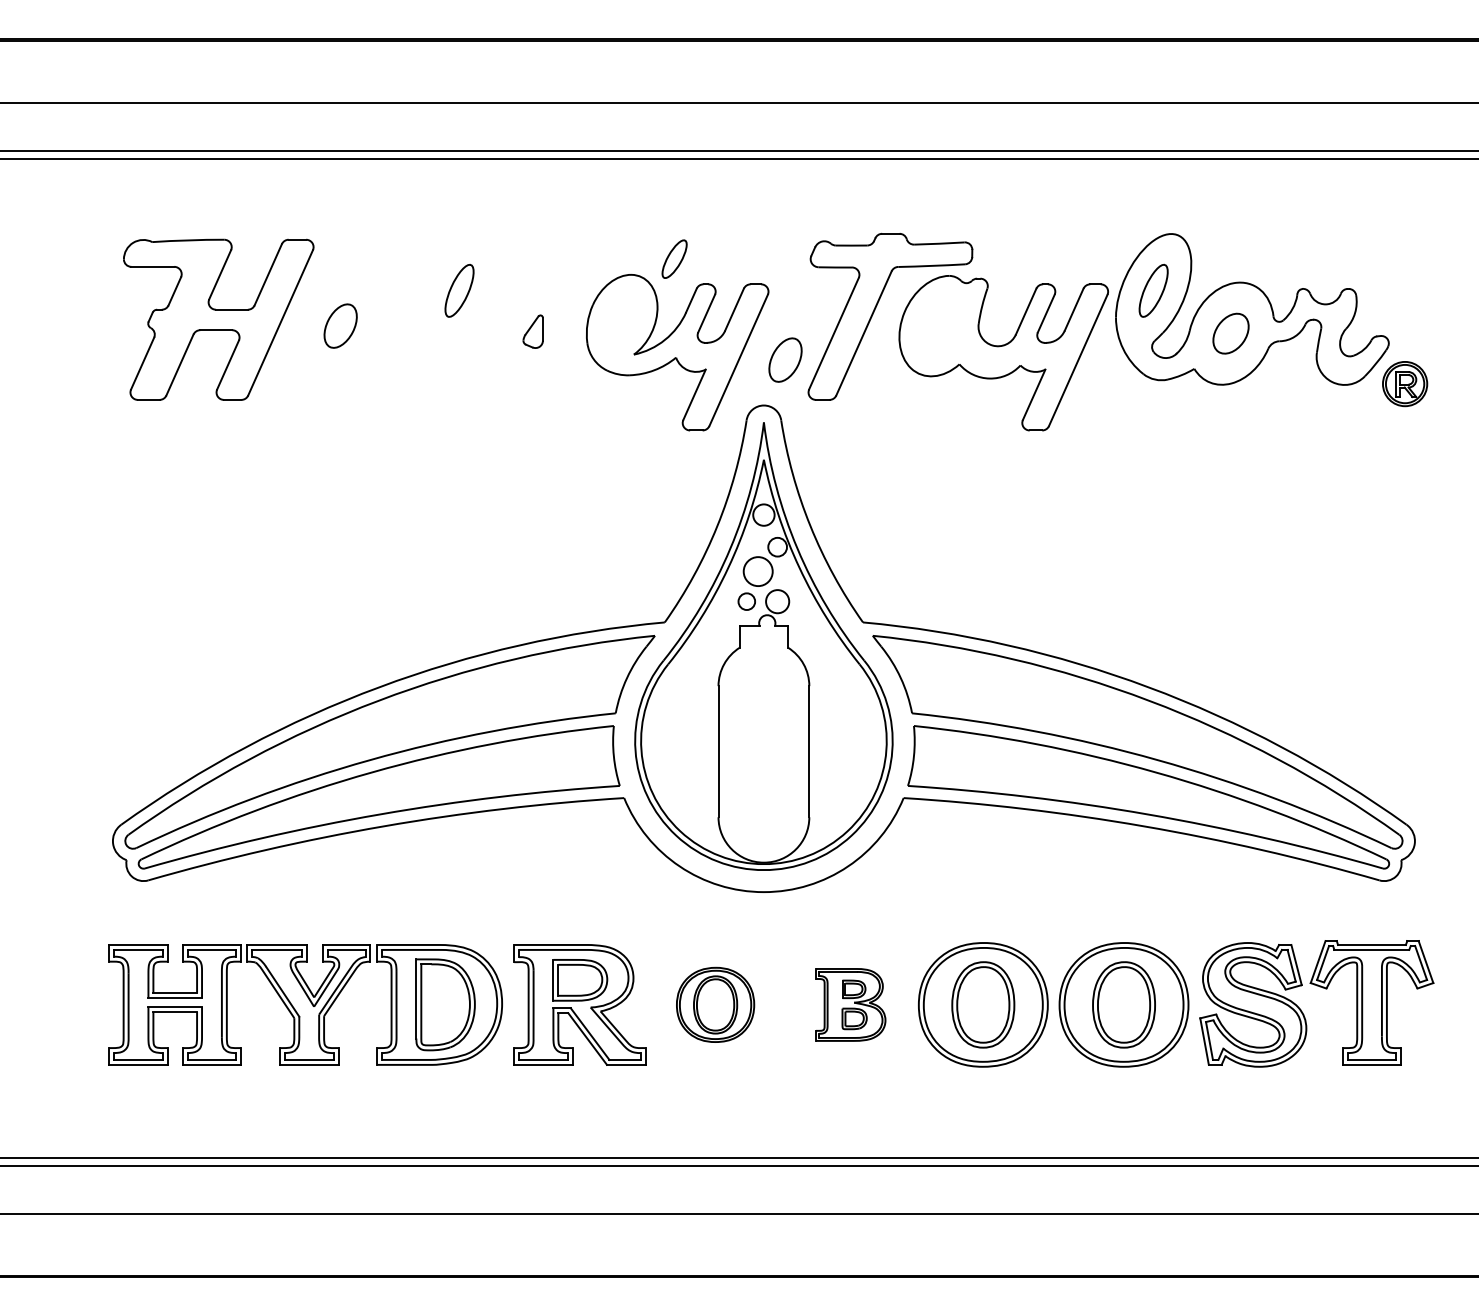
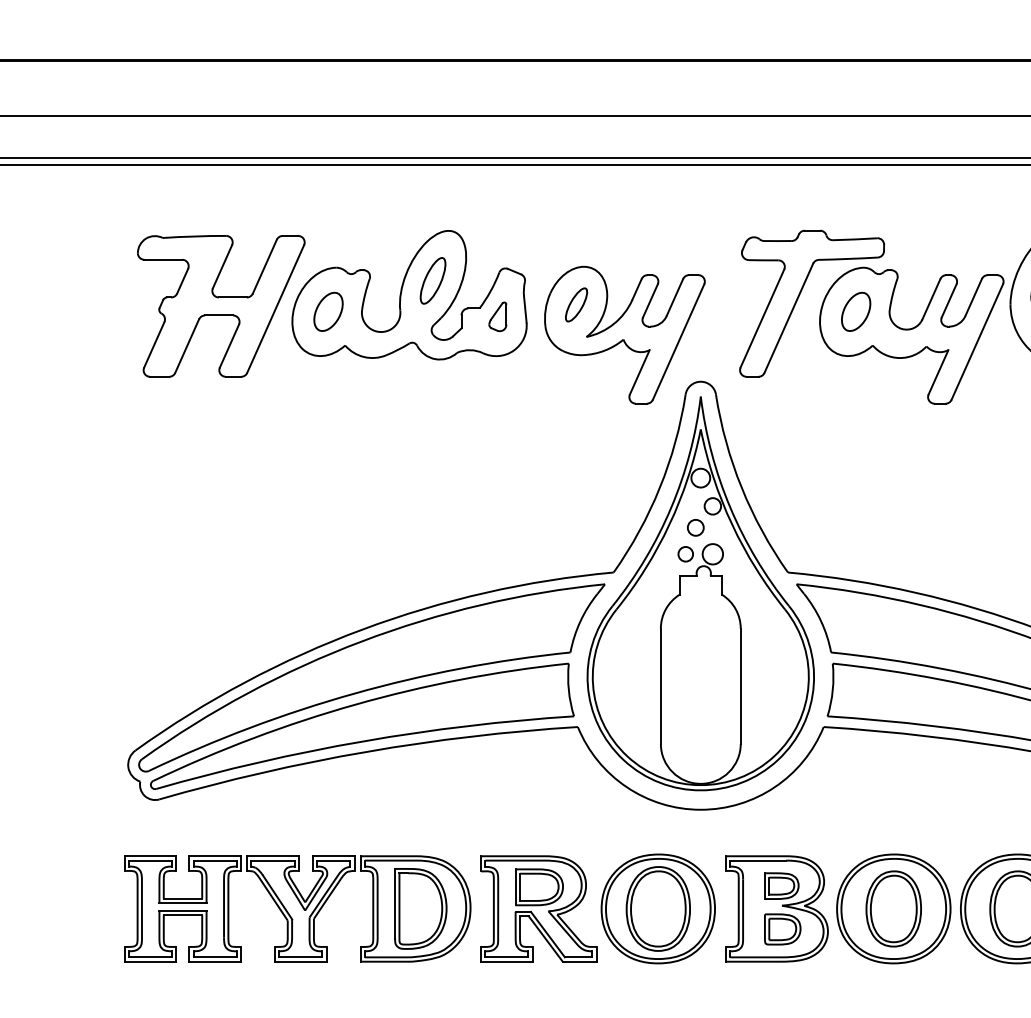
part: (674, 258) -> (576, 304), moved
part: (432, 307) -> (409, 295), added
part: (785, 359) -> (856, 311), moved
circle: (758, 571) -> (696, 527), size x0.62
part: (715, 1004) -> (658, 908), size x1.67
part: (850, 1004) -> (776, 908), size x1.67

